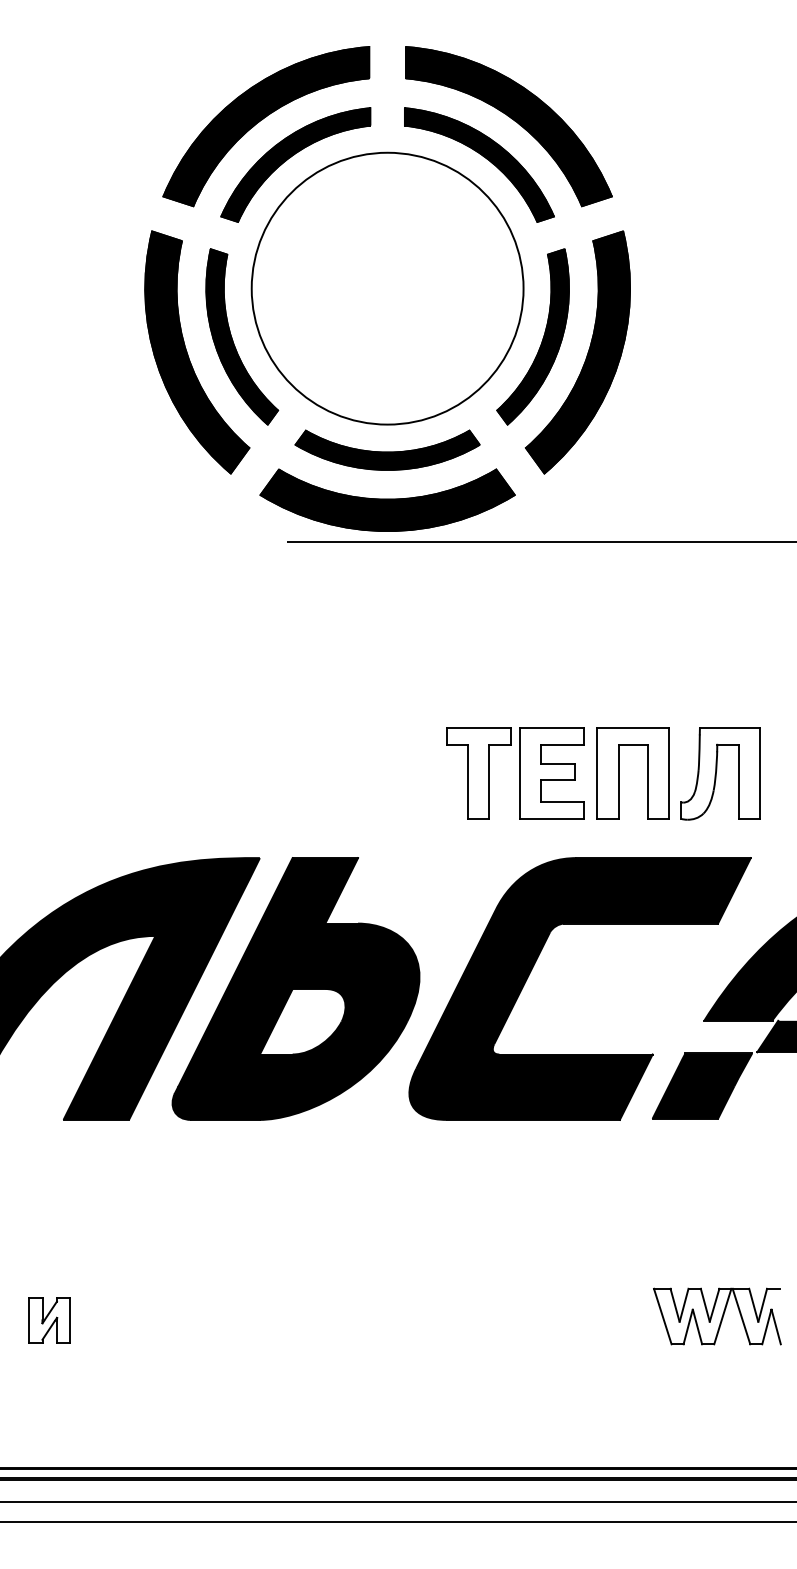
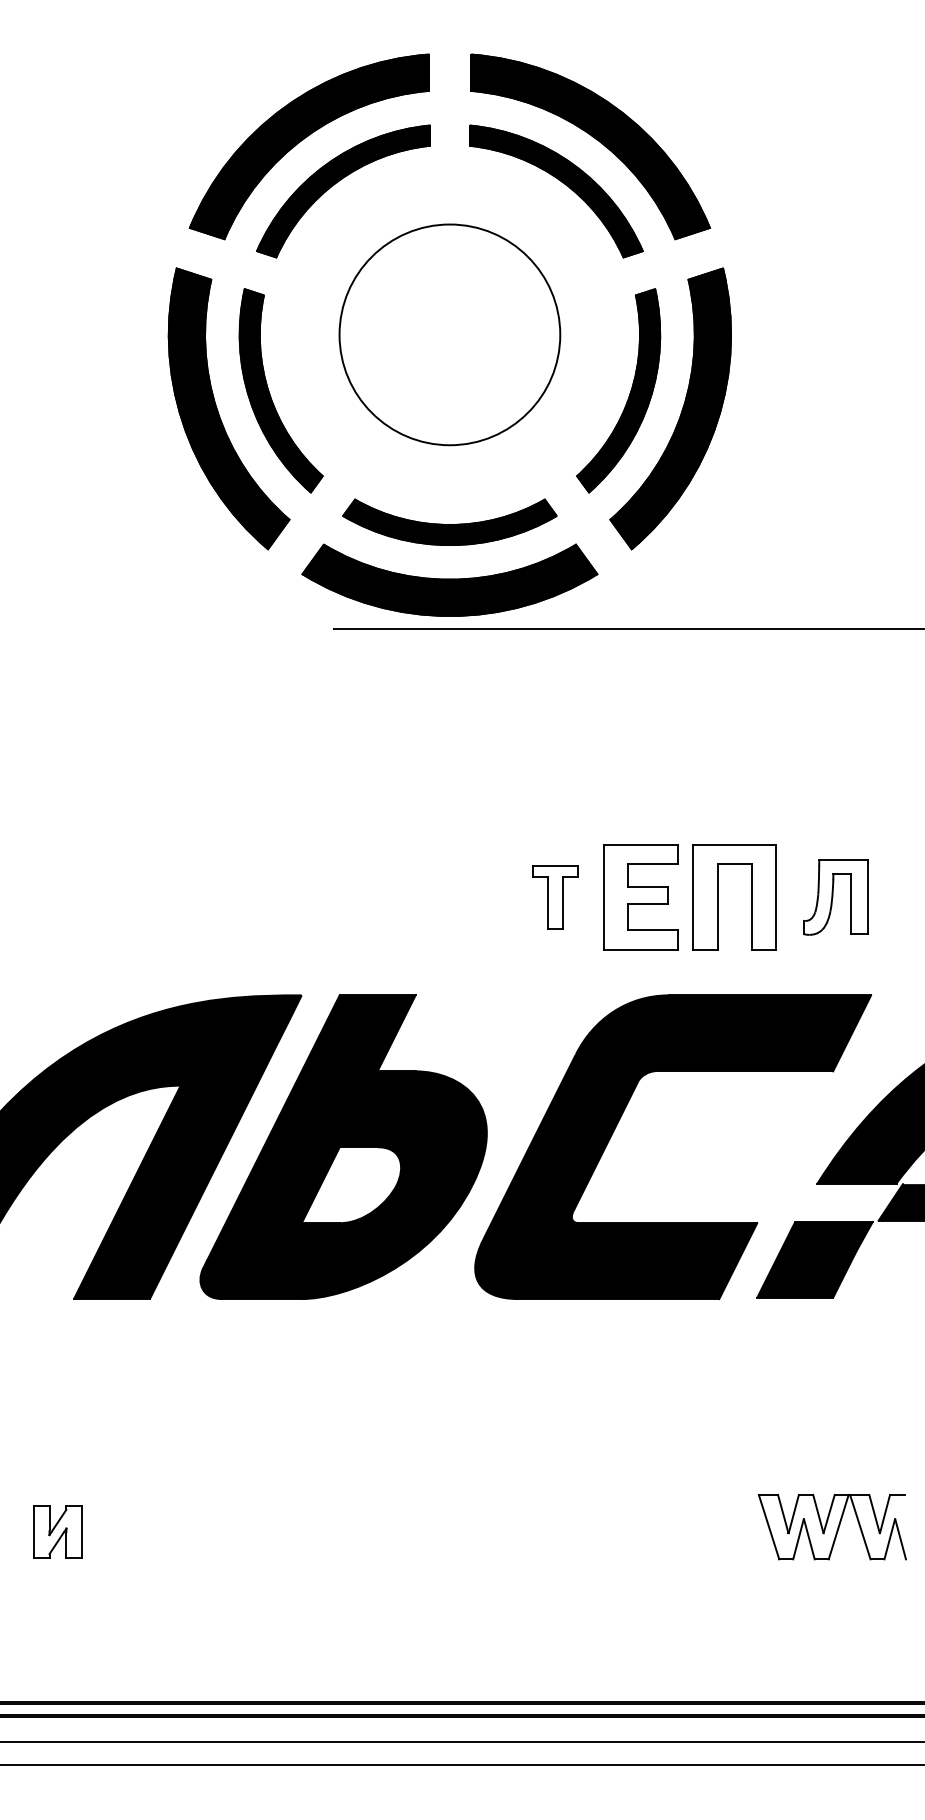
circle: (387, 288) -> (449, 334), size x0.7
part: (478, 773) -> (555, 897), size x0.6
part: (720, 773) -> (835, 897), size x0.7

